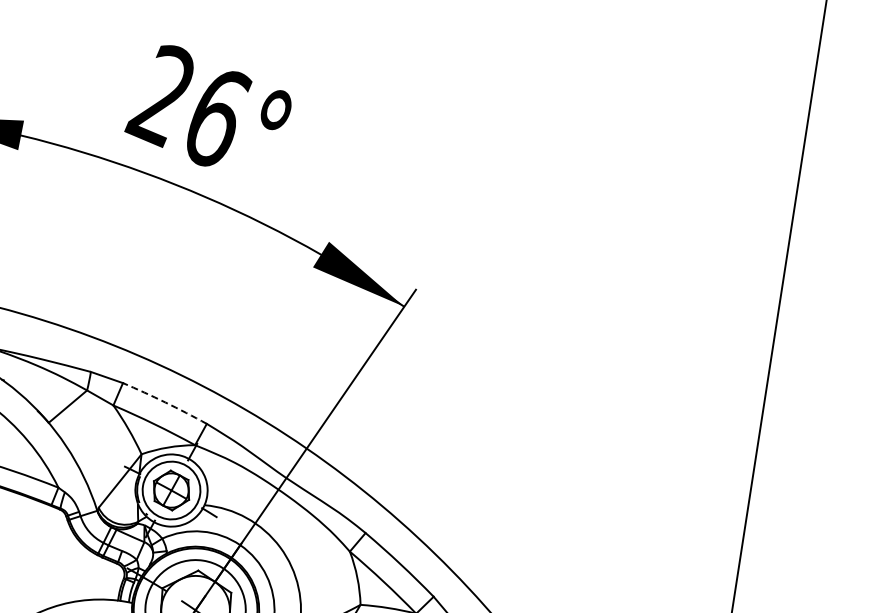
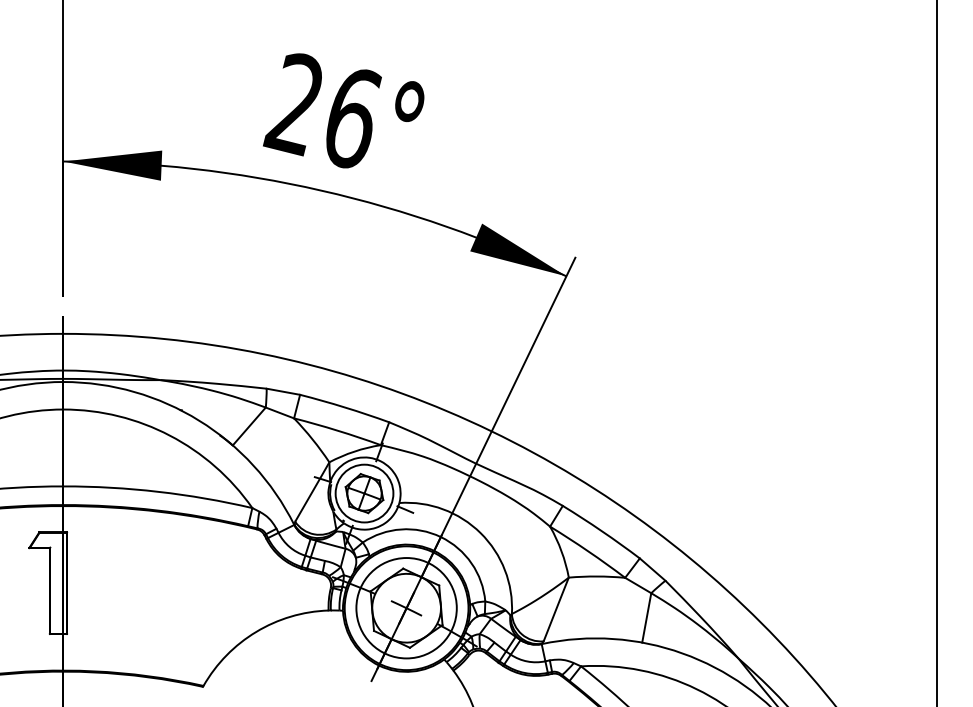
arc: (164, 402) -> (344, 407), dashed -> solid

